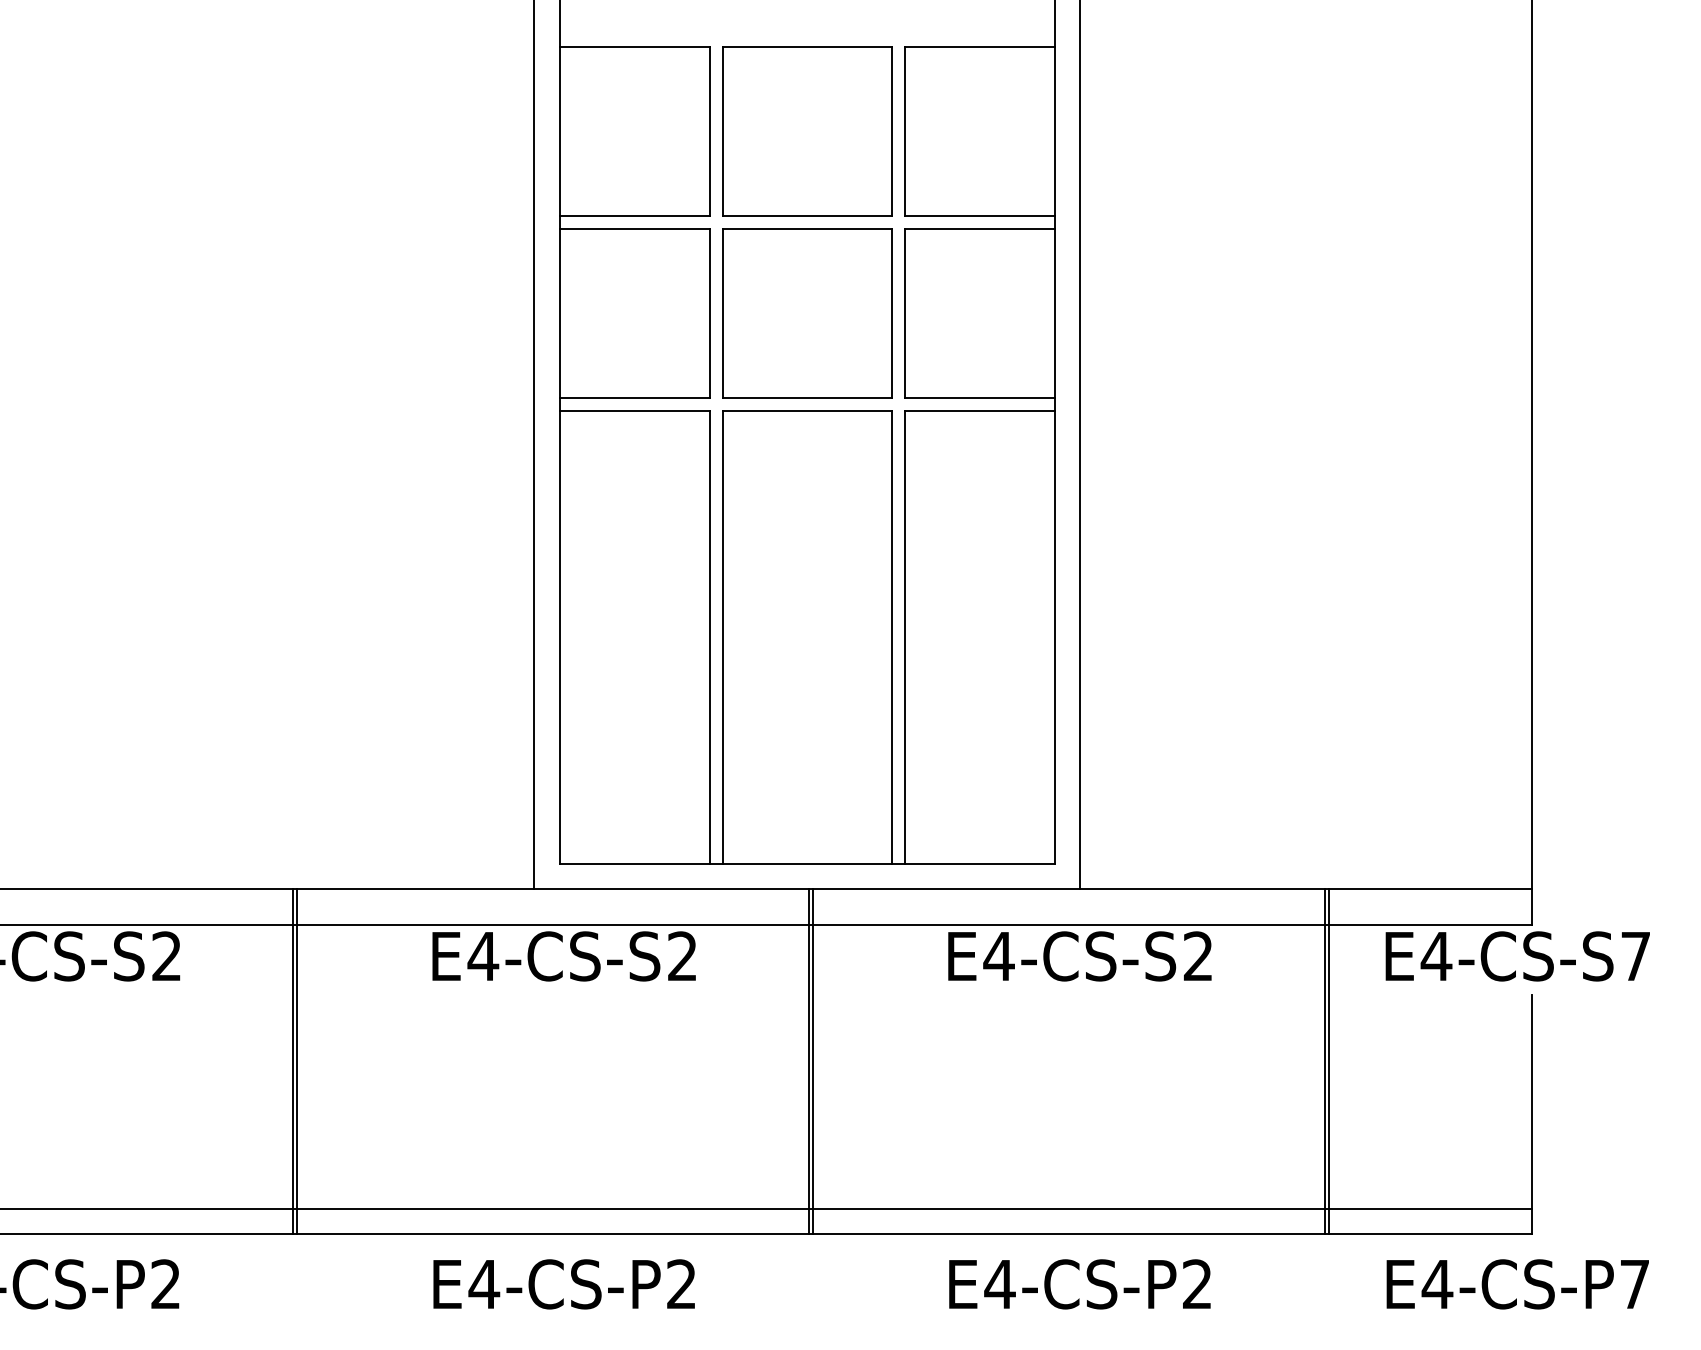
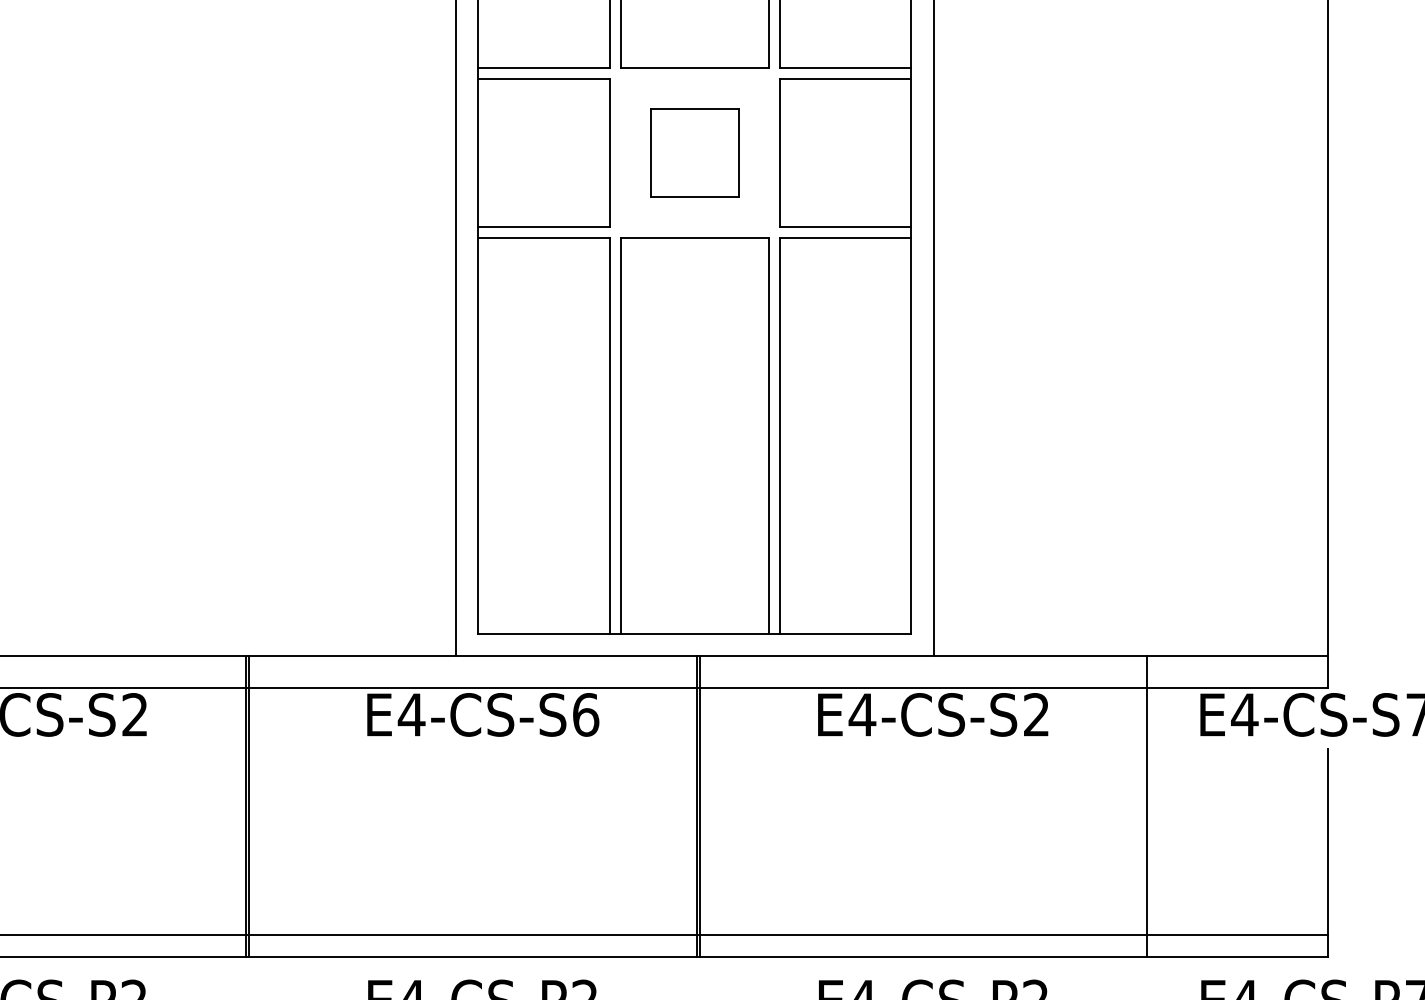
part: (807, 313) -> (695, 152), size x0.6
text: (683, 956) -> (586, 714), E4-CS-S2 -> E4-CS-S6
line: (1328, 1061) -> (1150, 806), removed

